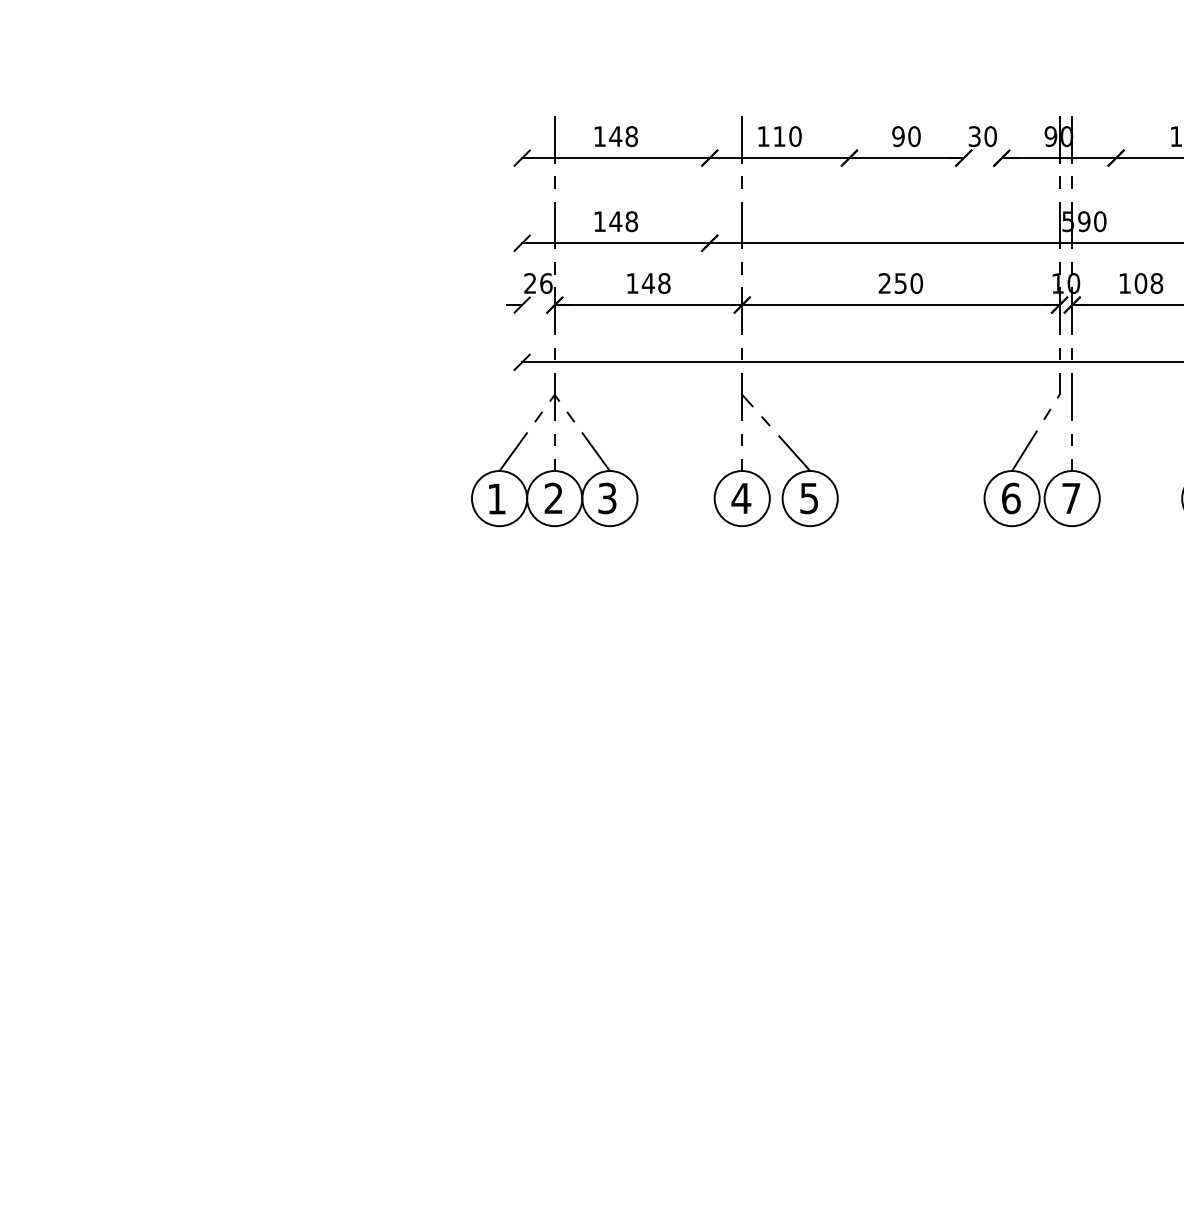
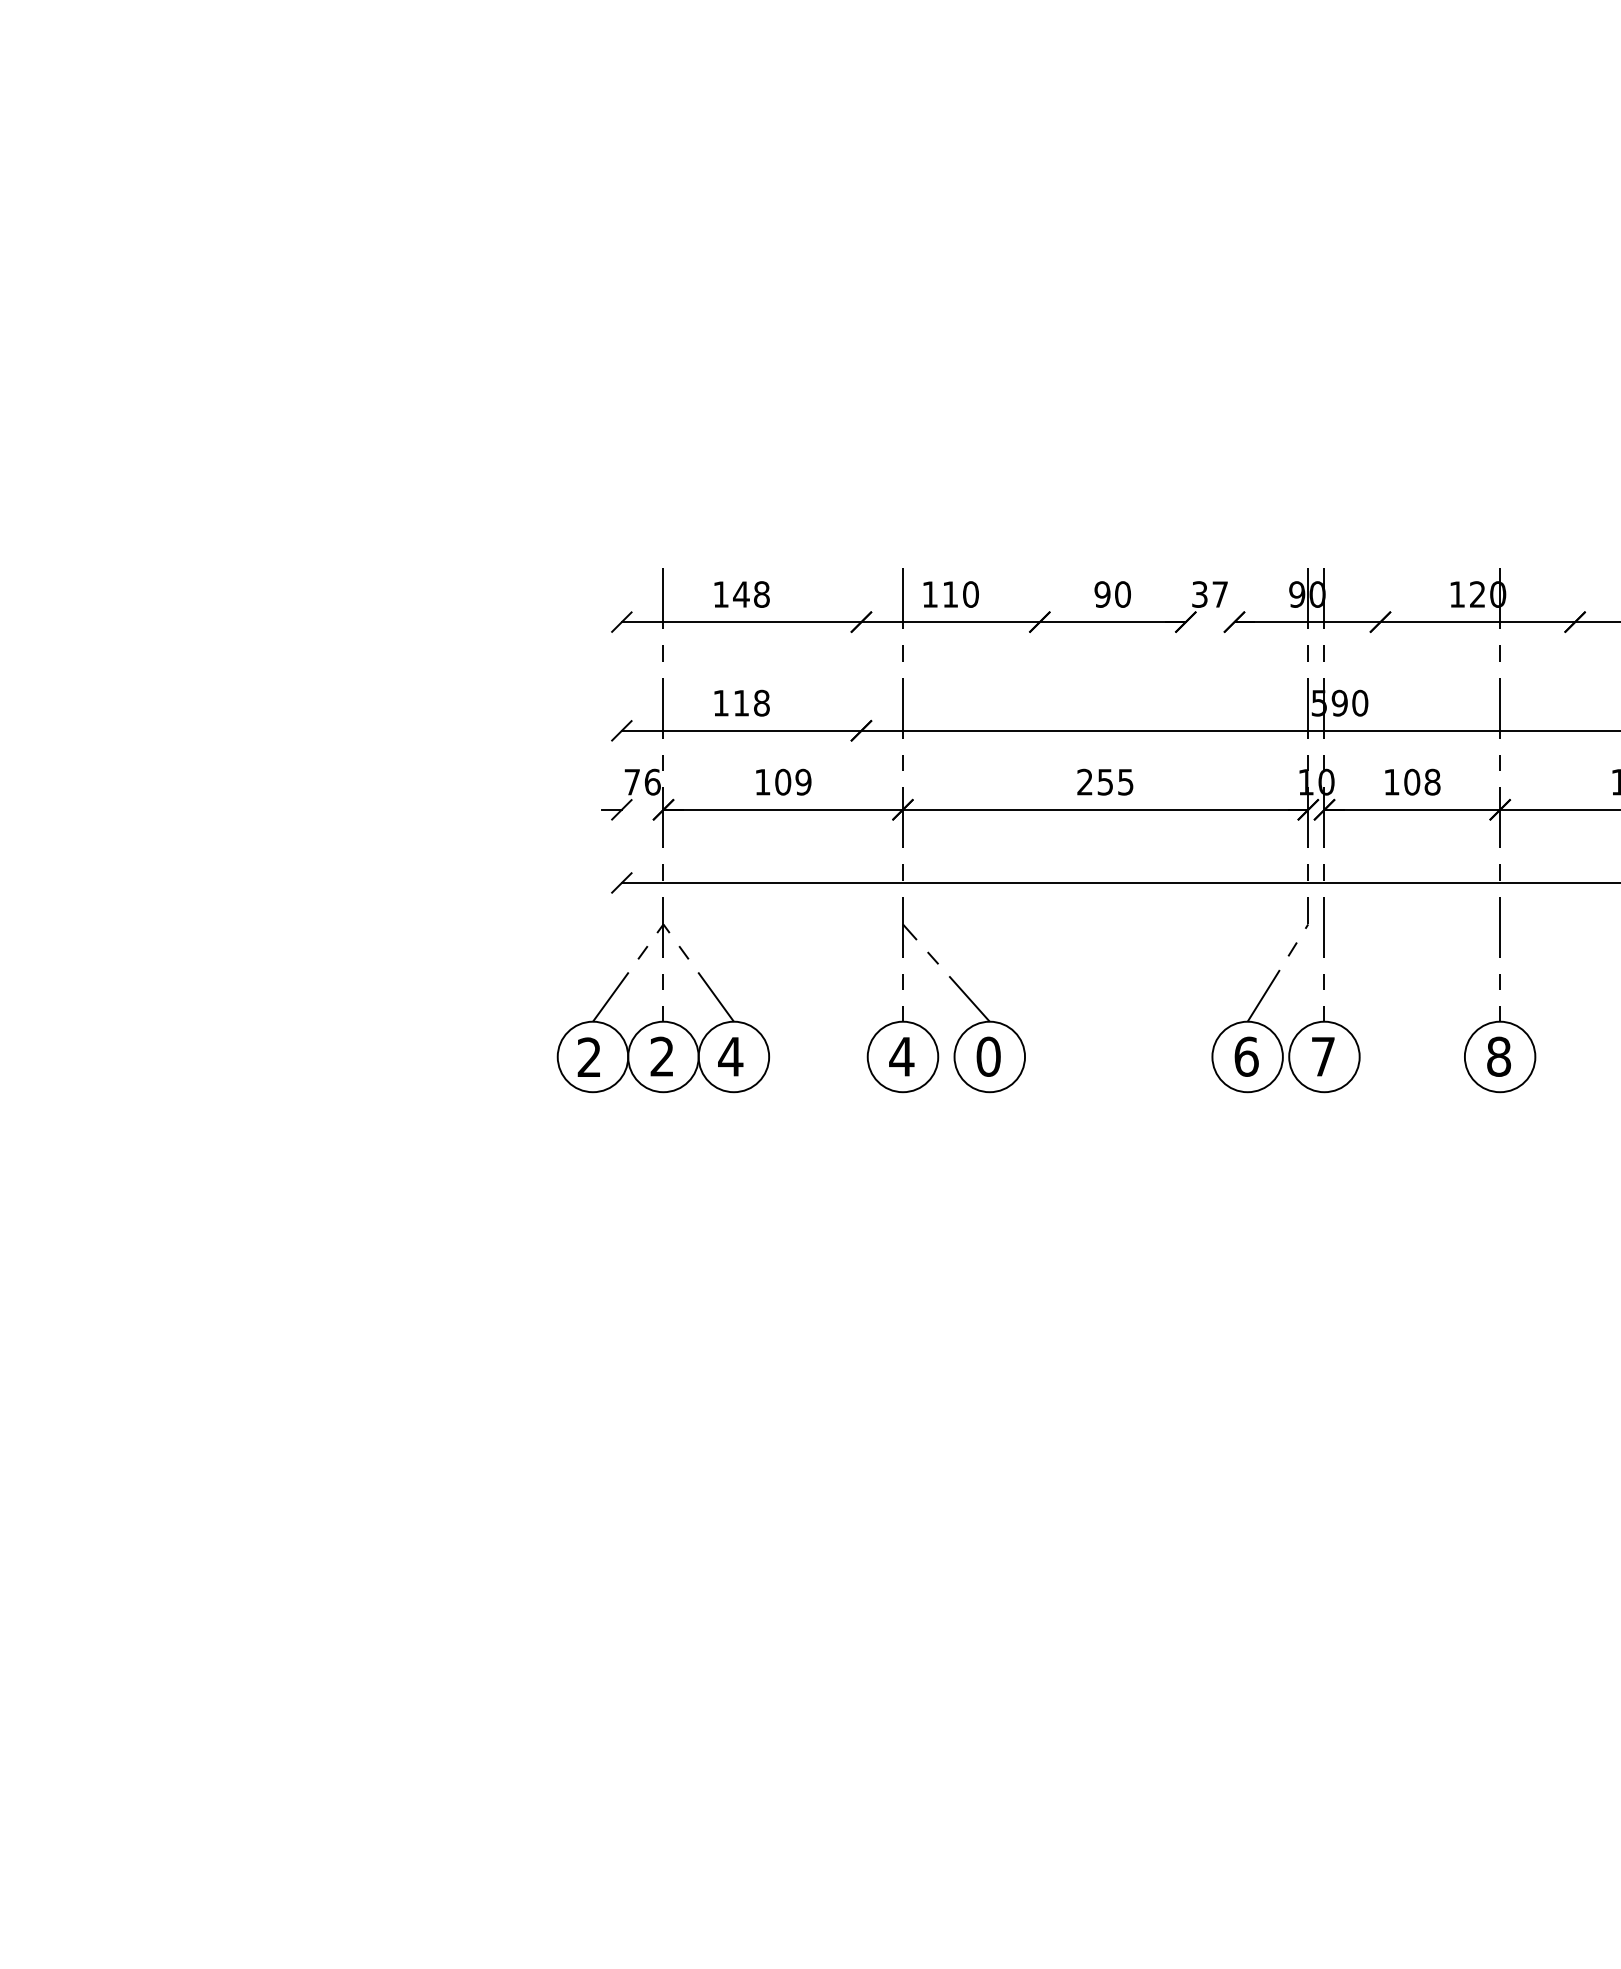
text: (990, 136) -> (1220, 594), 30 -> 37
text: (615, 221) -> (741, 703), 148 -> 118
text: (529, 282) -> (631, 781), 26 -> 76
text: (655, 282) -> (792, 781), 148 -> 109
text: (916, 282) -> (1125, 781), 250 -> 255
text: (496, 498) -> (588, 1056), 1 -> 2
text: (607, 498) -> (730, 1056), 3 -> 4
text: (809, 498) -> (988, 1056), 5 -> 0

